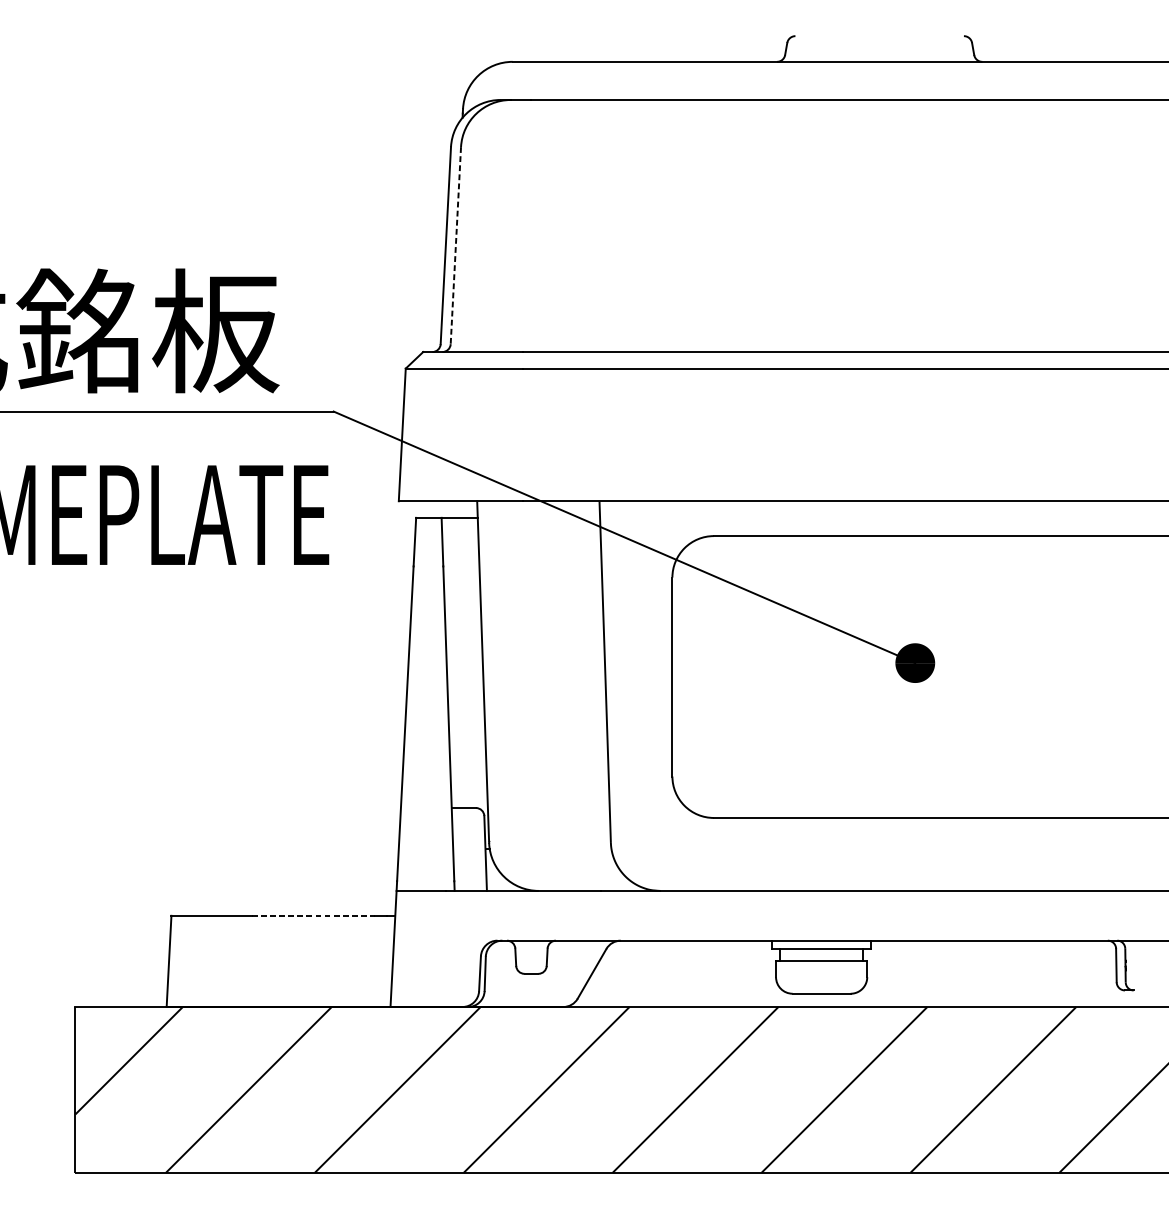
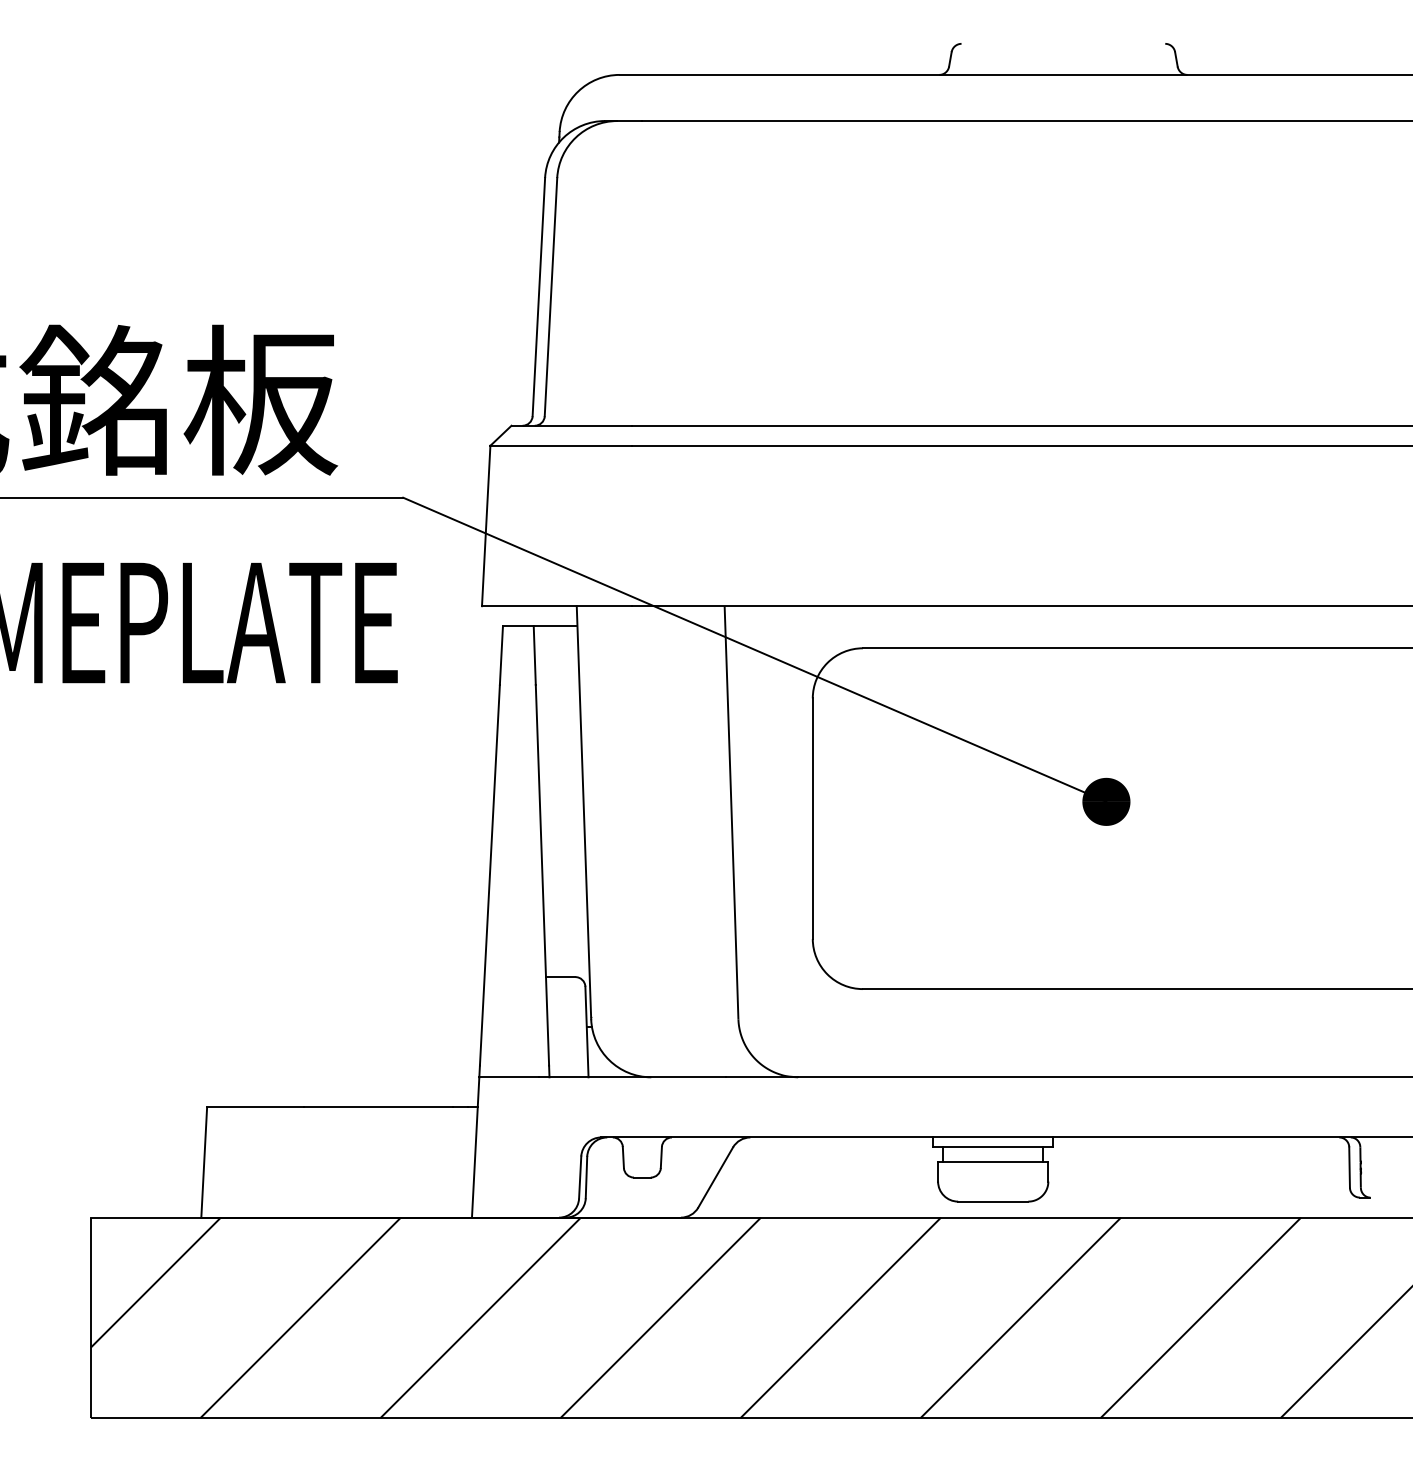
line: (455, 245) -> (550, 297), dashed -> solid
line: (314, 915) -> (379, 1107), dashed -> solid

